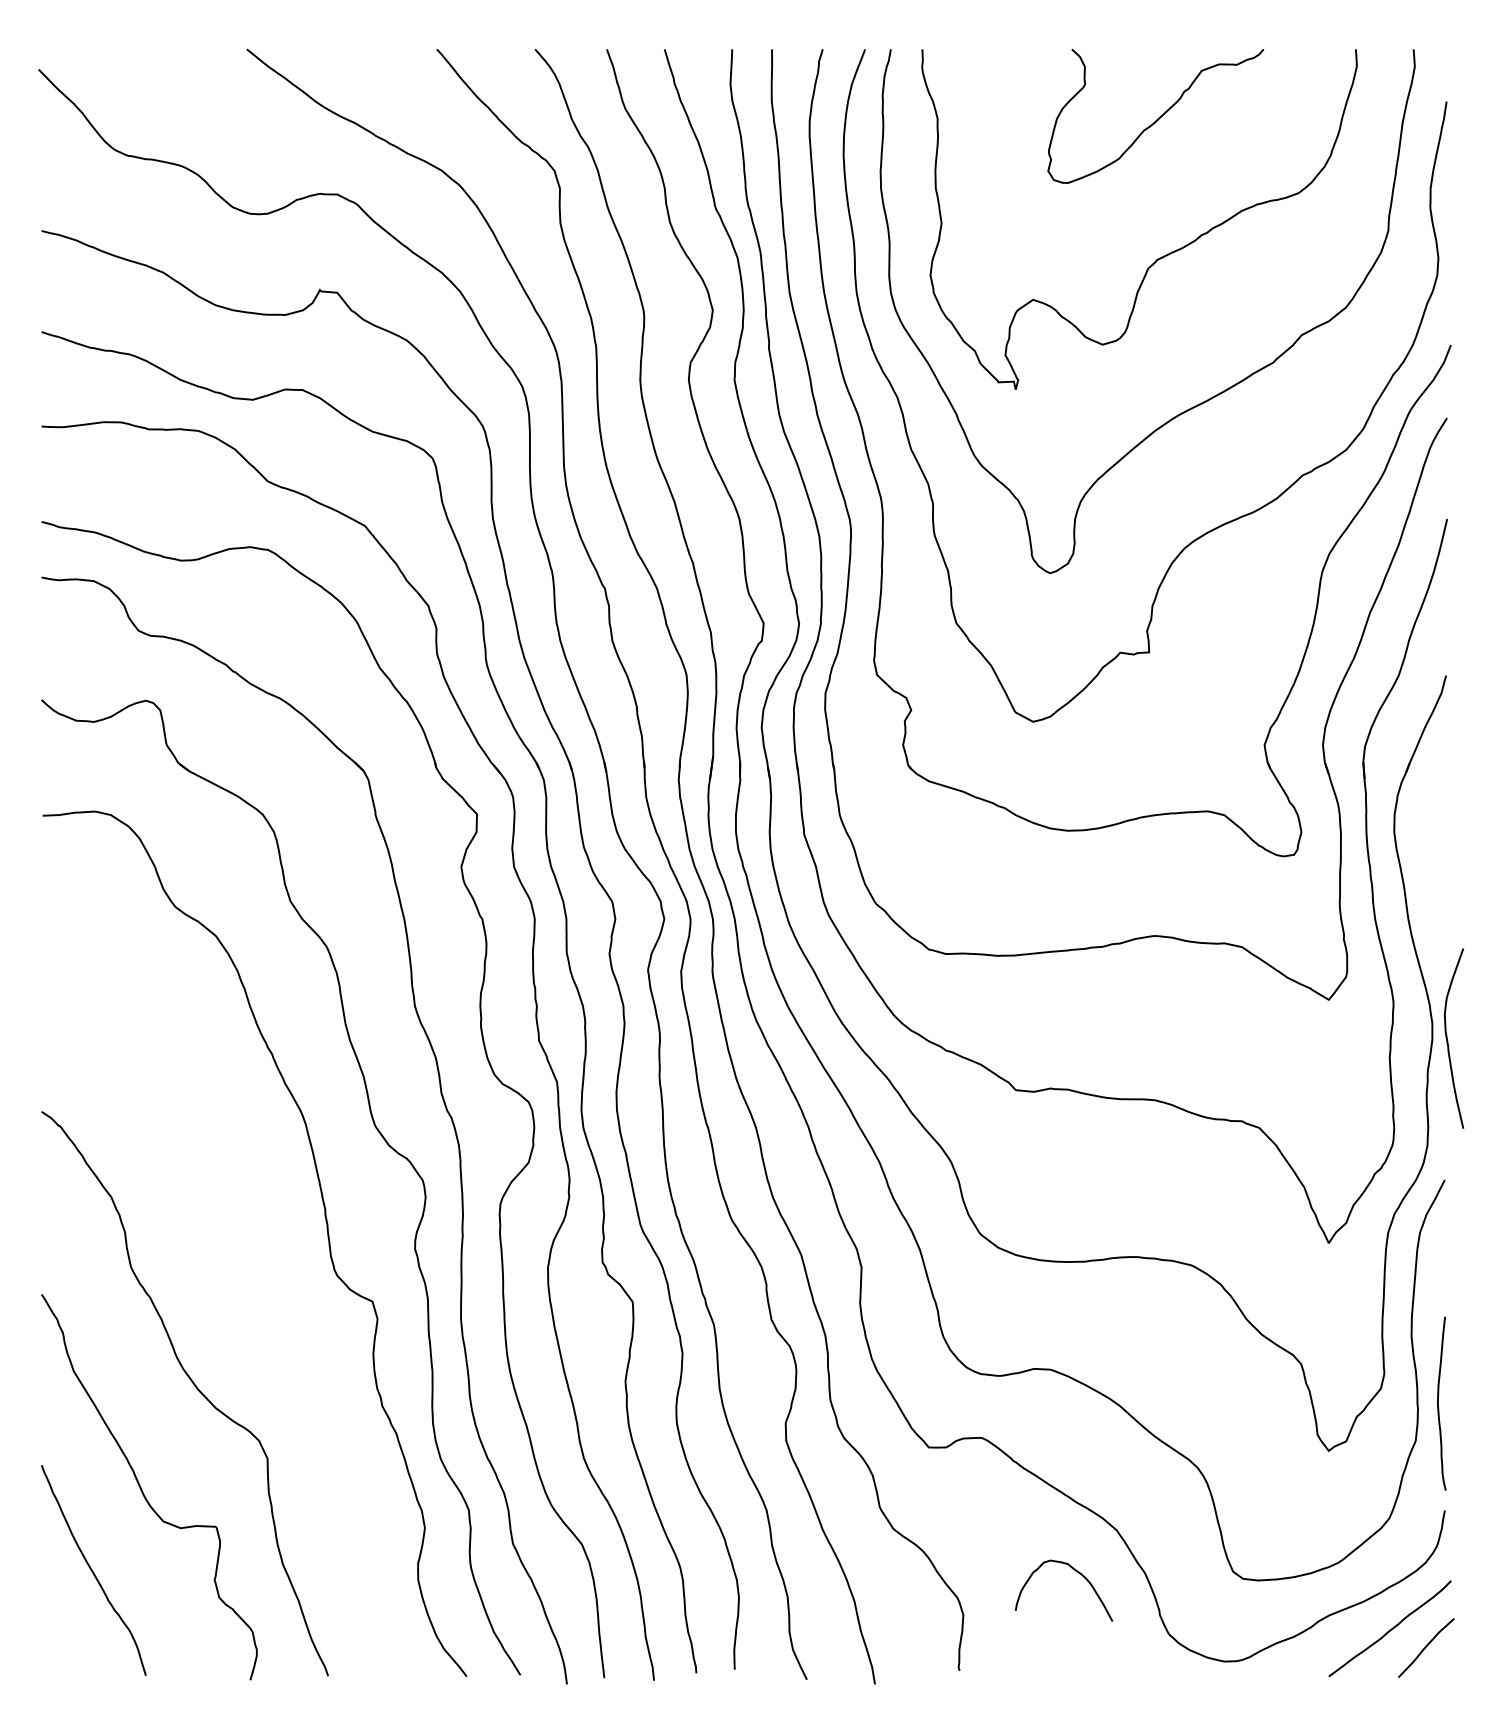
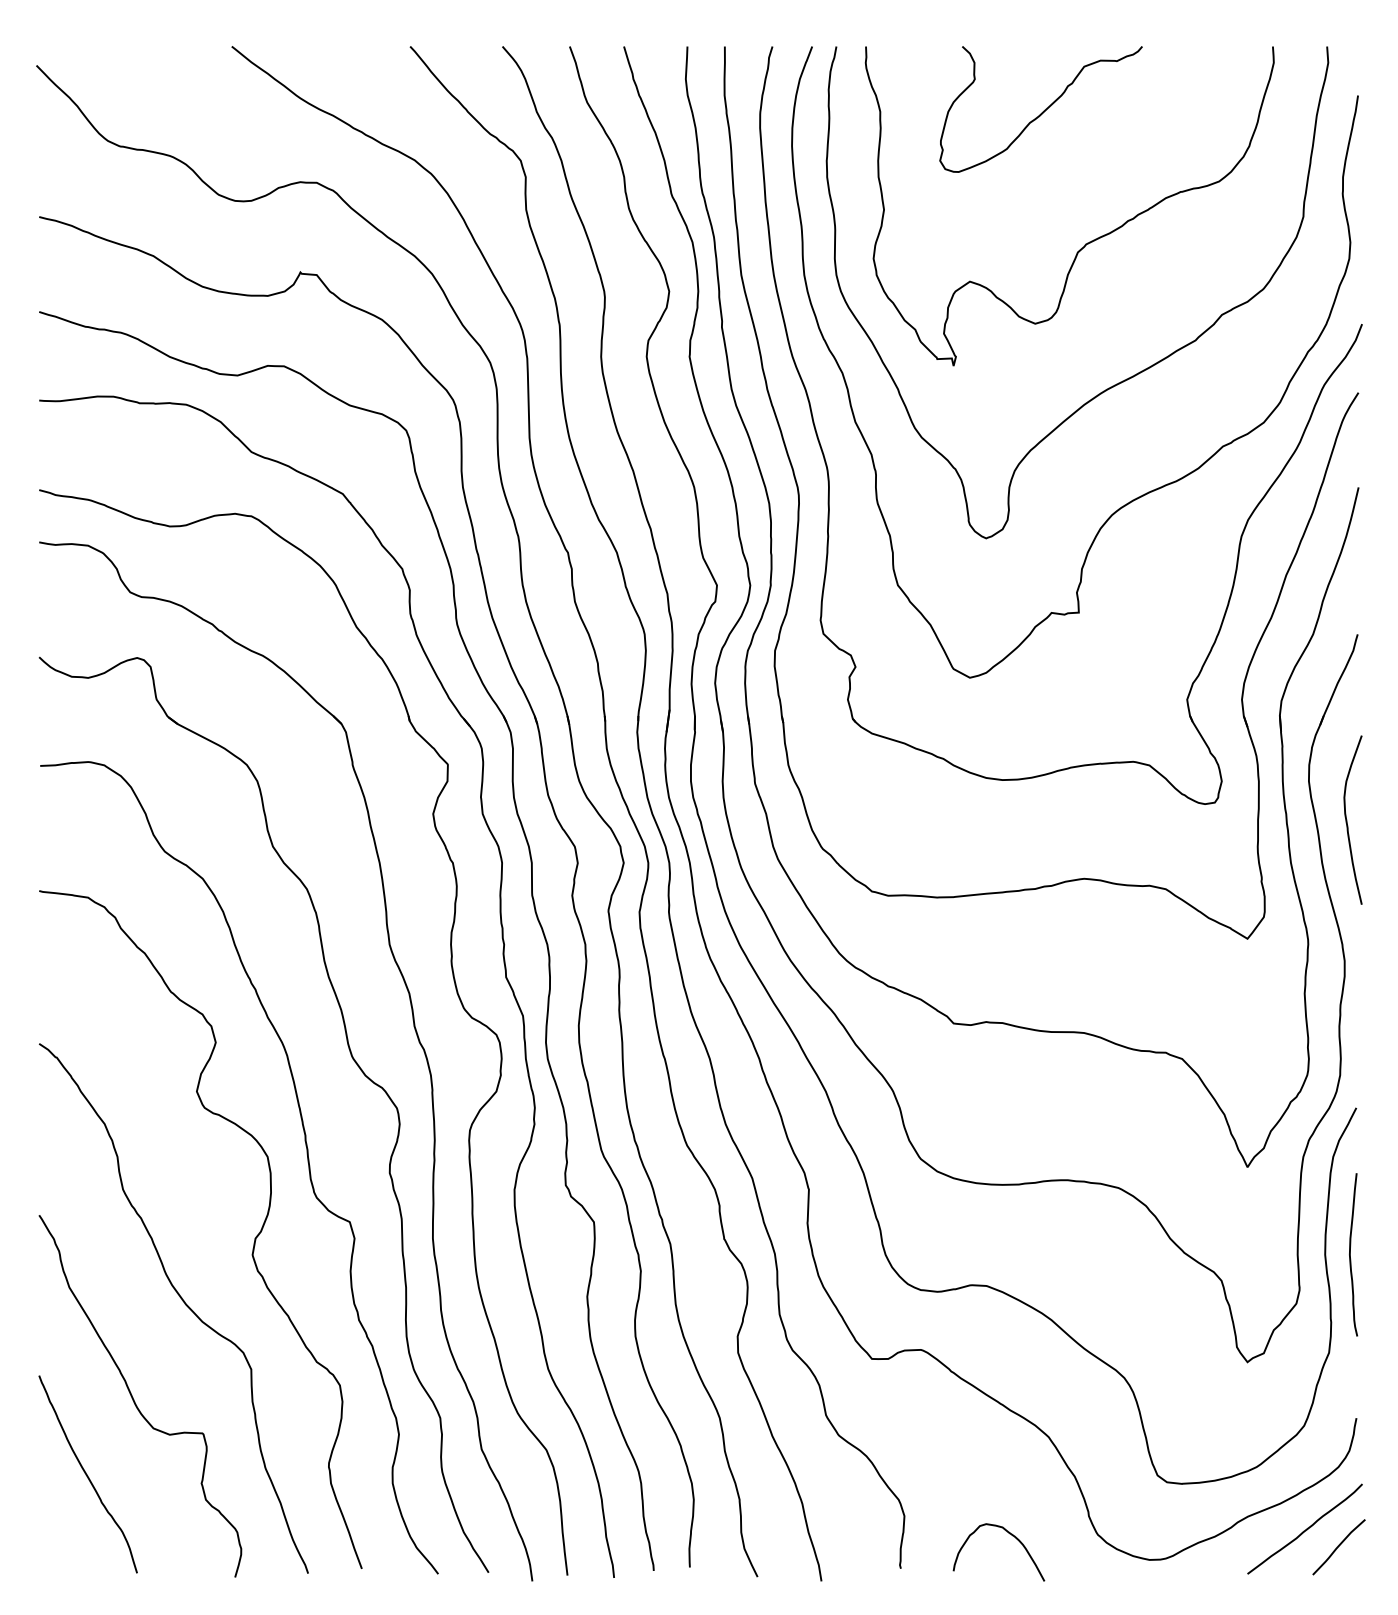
curve: (1157, 118) -> (1042, 111), moved
curve: (1448, 1037) -> (1347, 819), moved
curve: (270, 1319) -> (254, 1238), added
curve: (1438, 1403) -> (1350, 1254), moved
curve: (1075, 1571) -> (1009, 1534), moved

